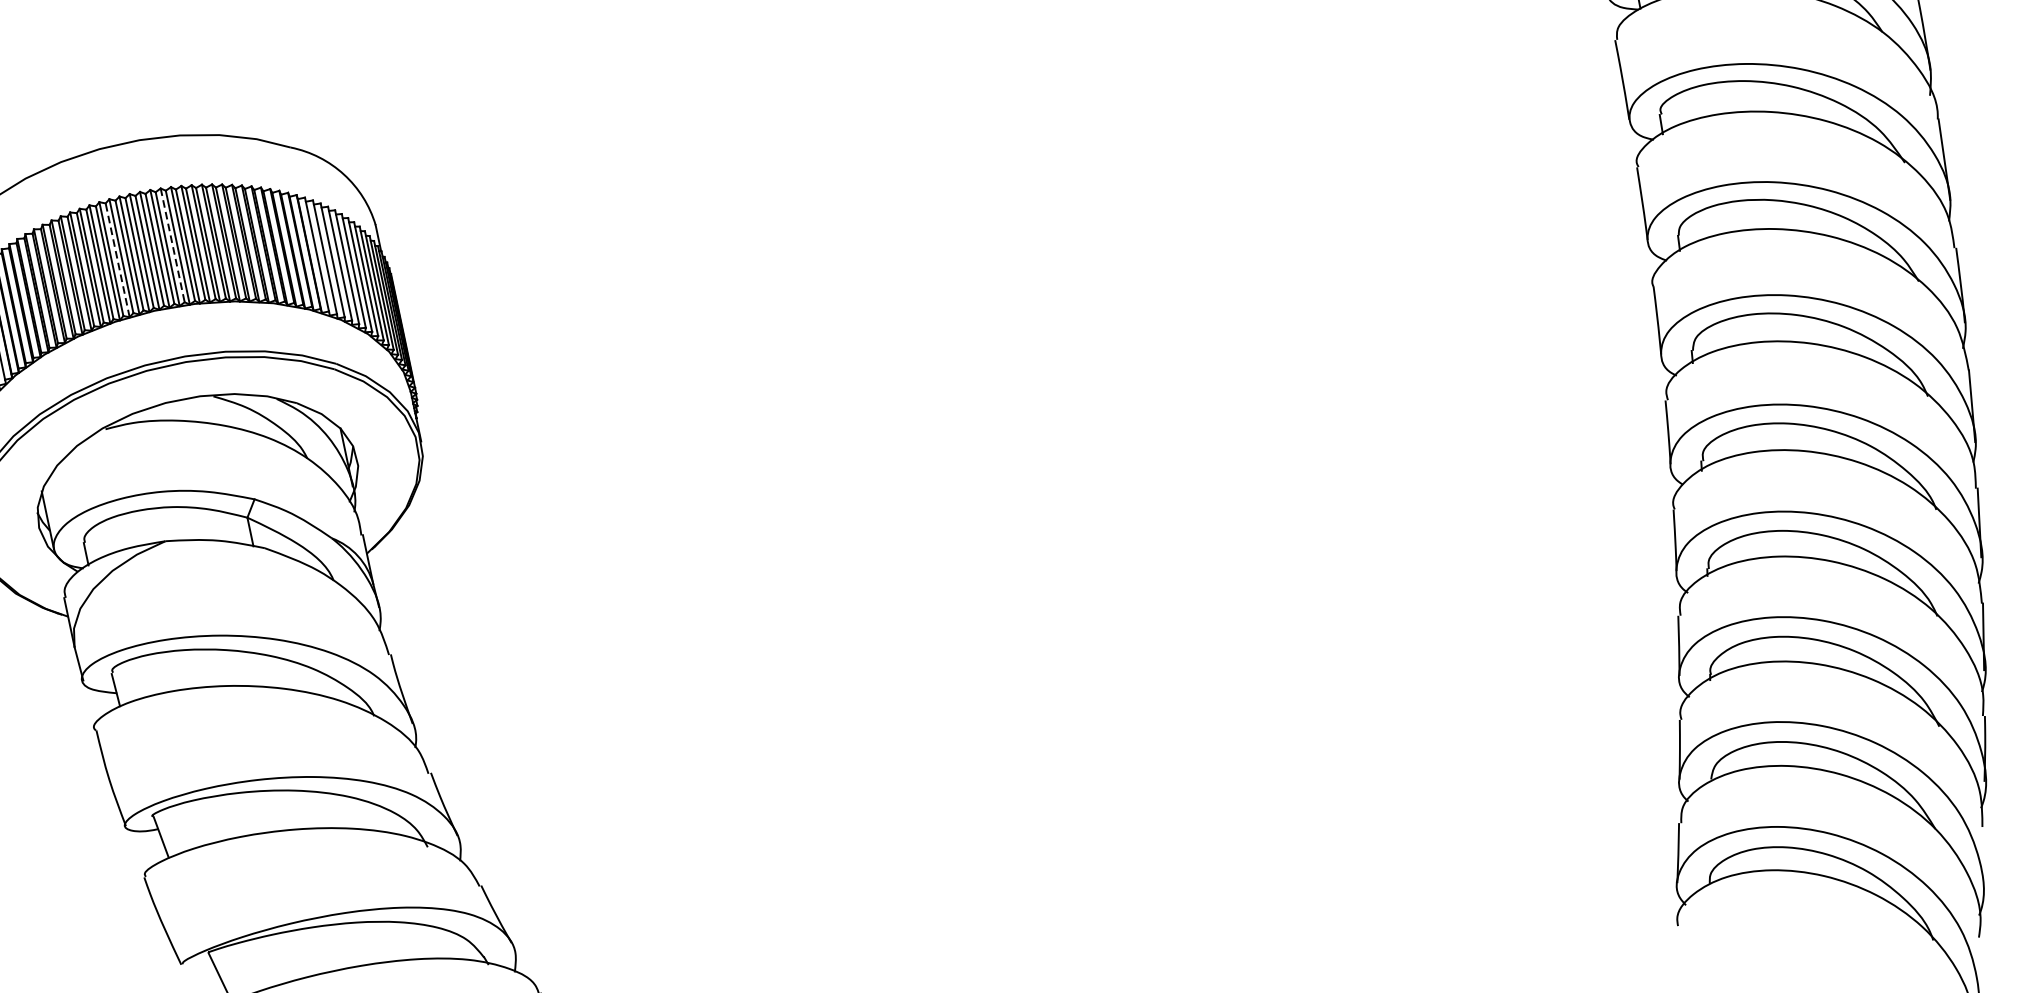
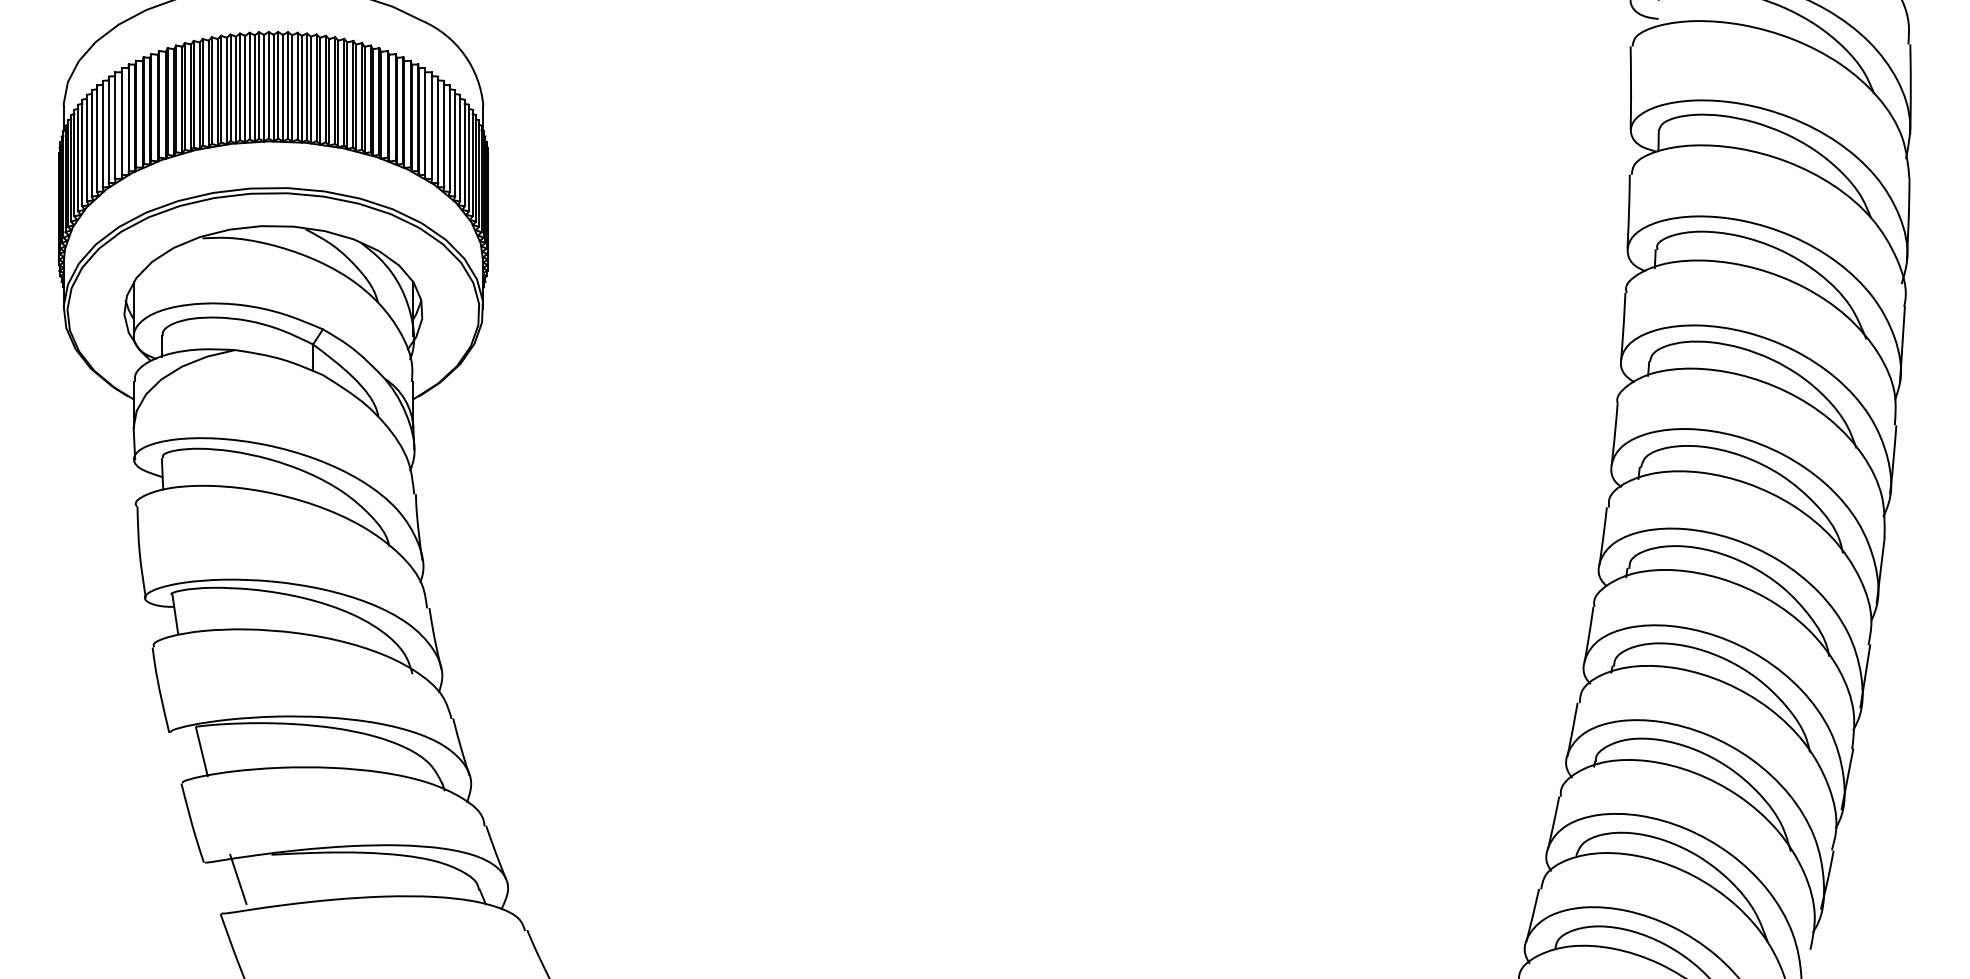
line: (172, 245) -> (297, 86), dashed -> solid
line: (117, 259) -> (245, 88), dashed -> solid

